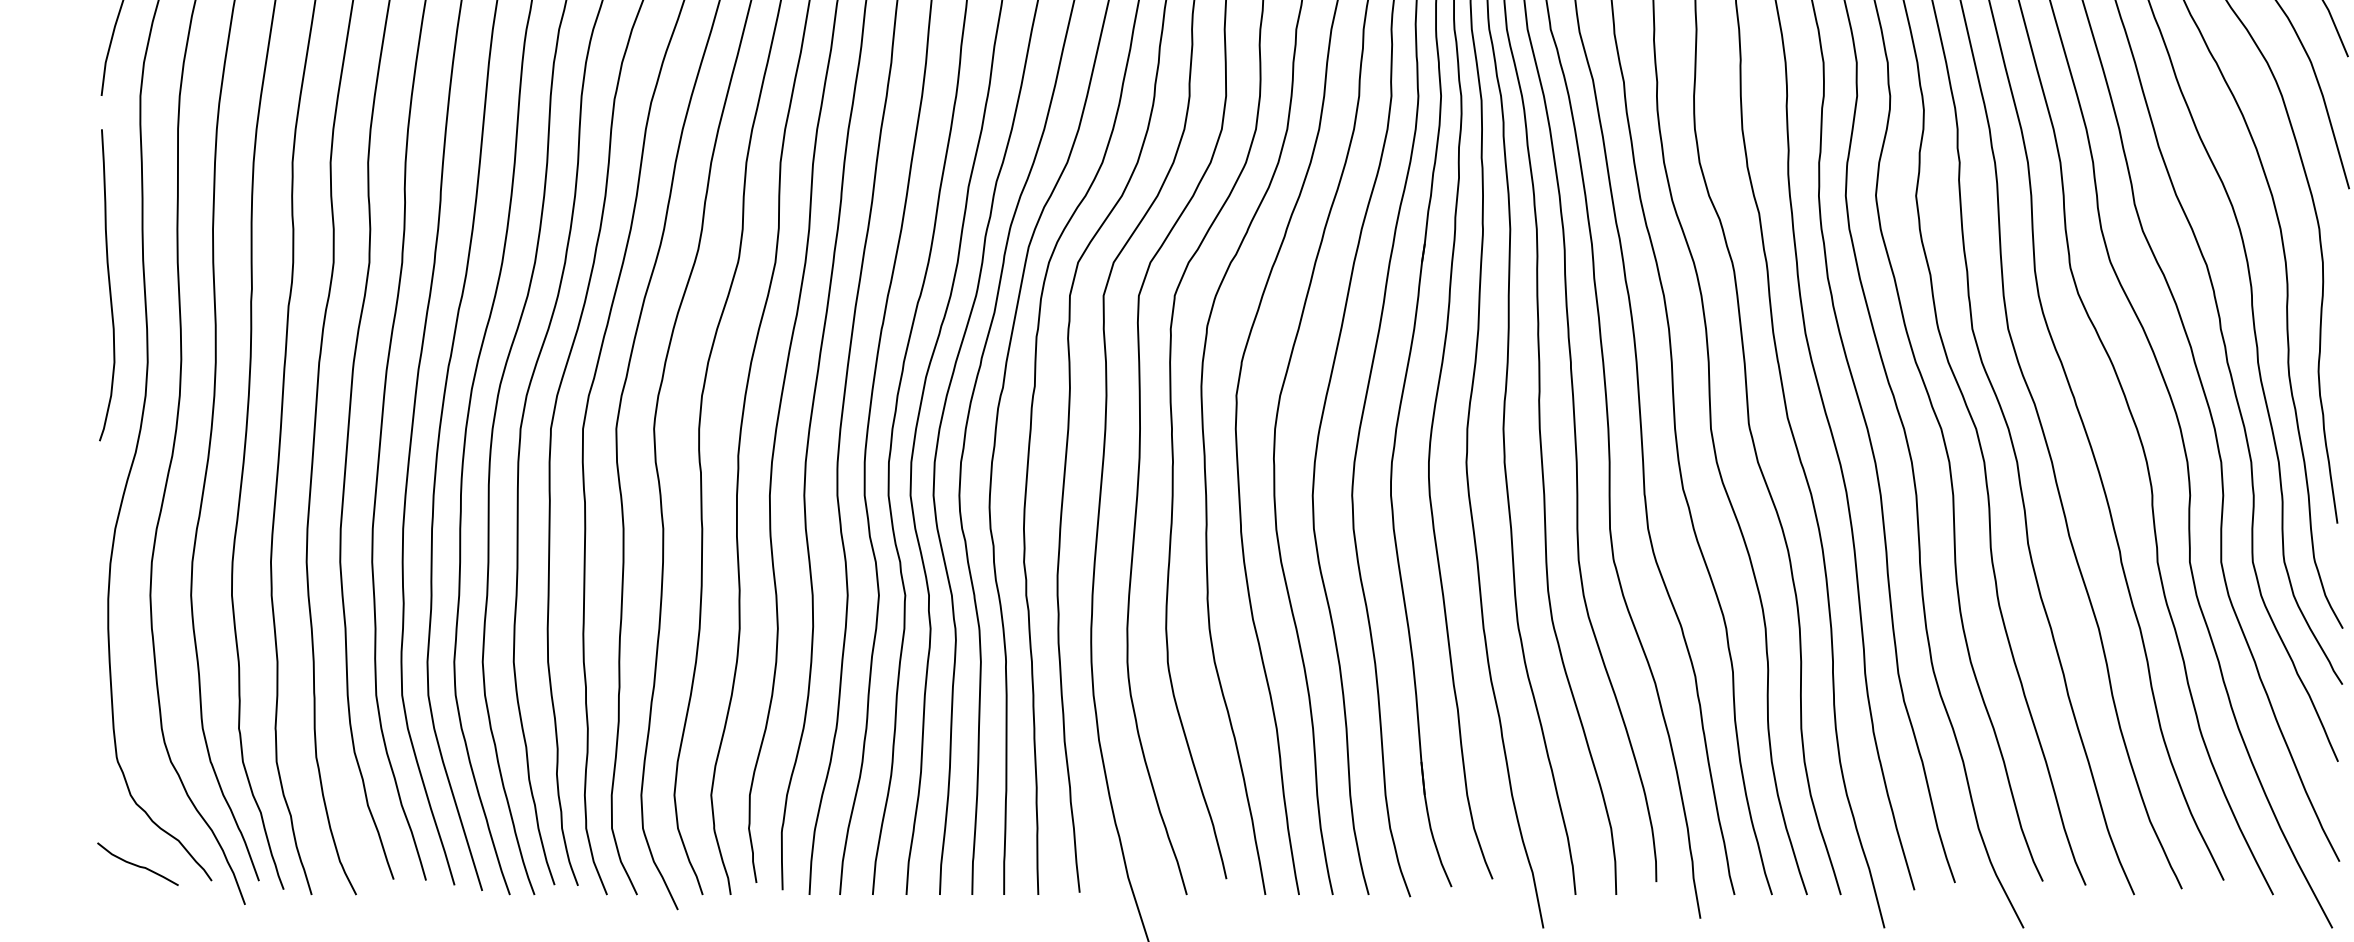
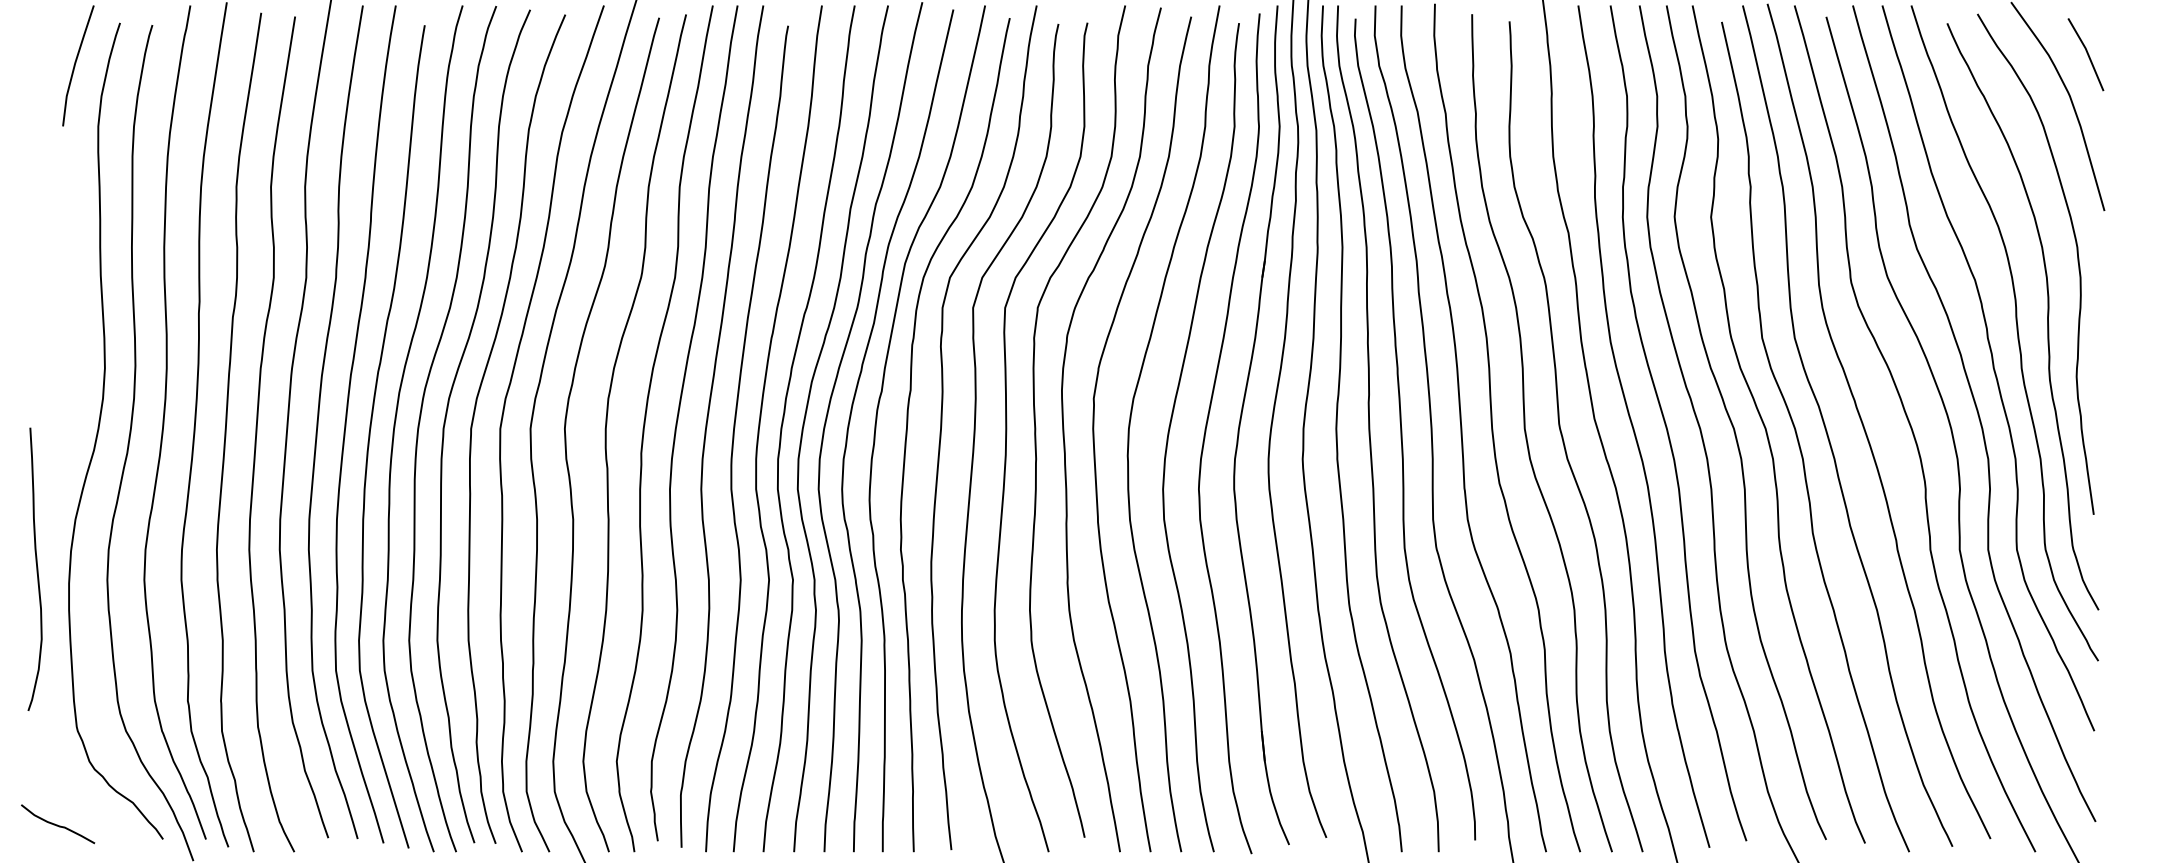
curve: (108, 284) -> (36, 568), moved
curve: (137, 864) -> (57, 824), moved

